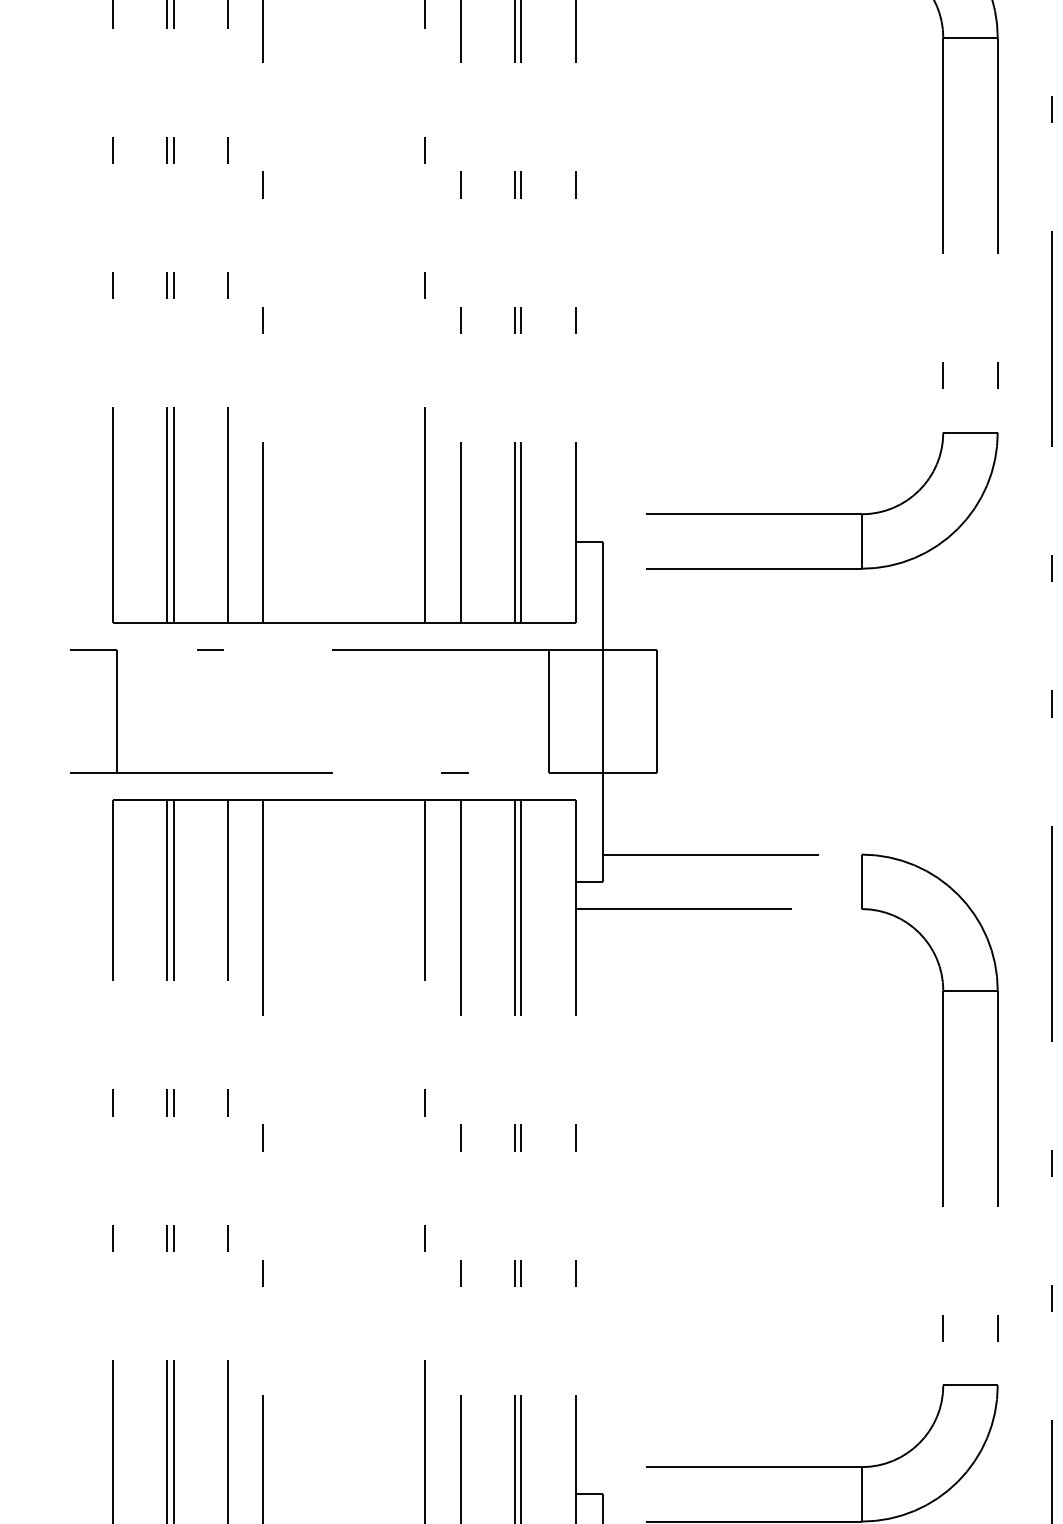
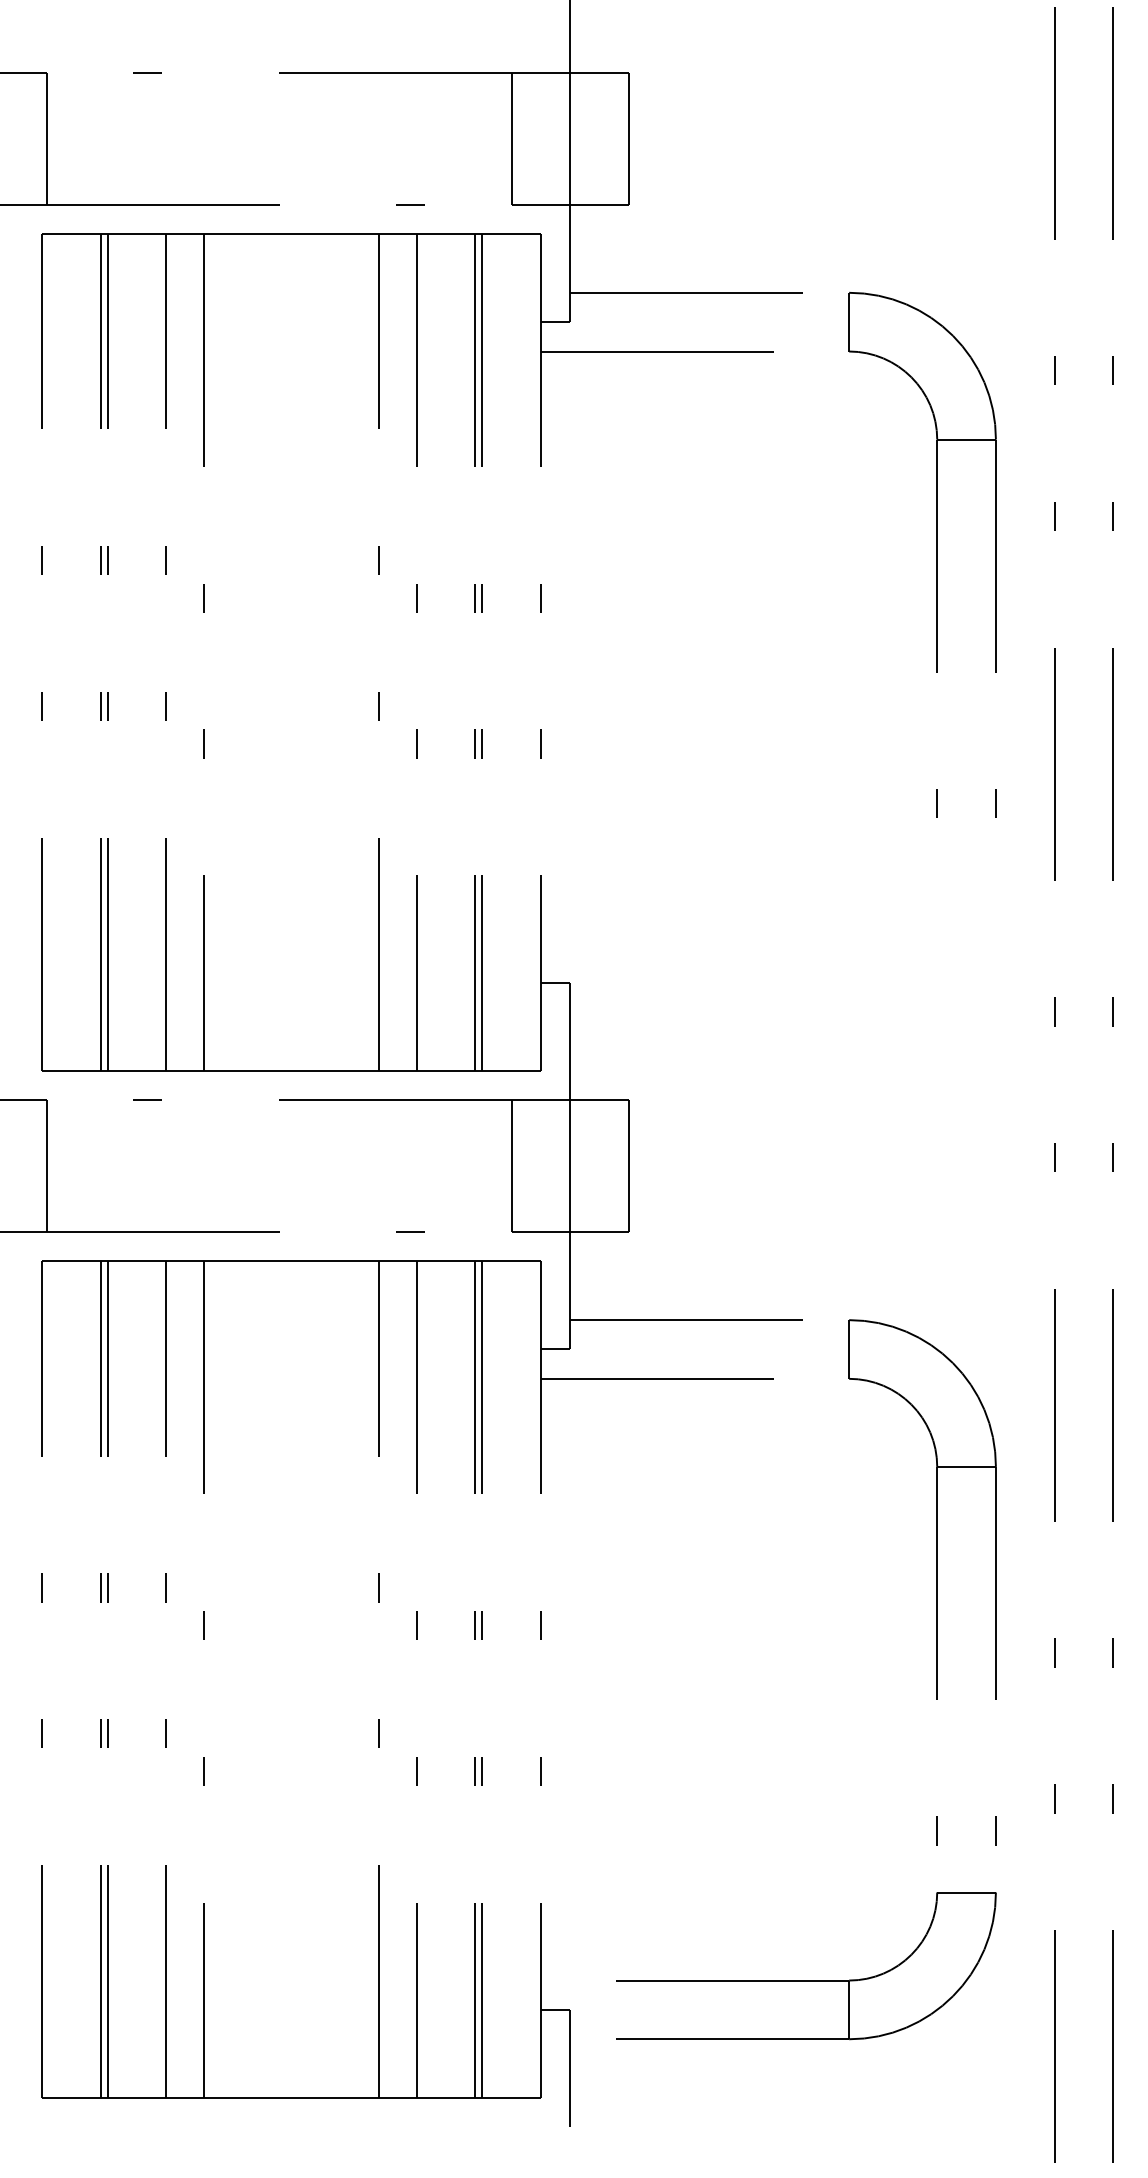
part: (822, 513) -> (806, 952), removed

